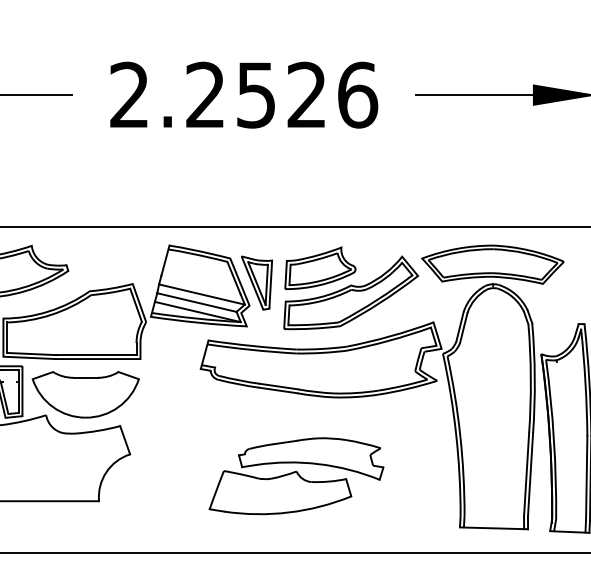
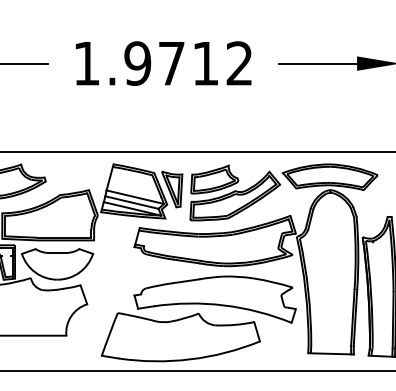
text: (244, 94) -> (163, 63), 2.2526 -> 1.9712
part: (296, 475) -> (198, 318), size x1.67

